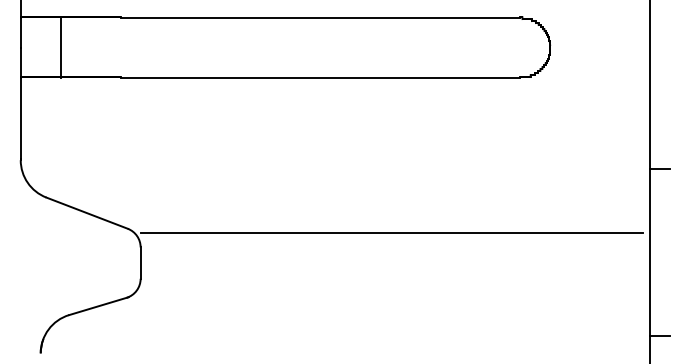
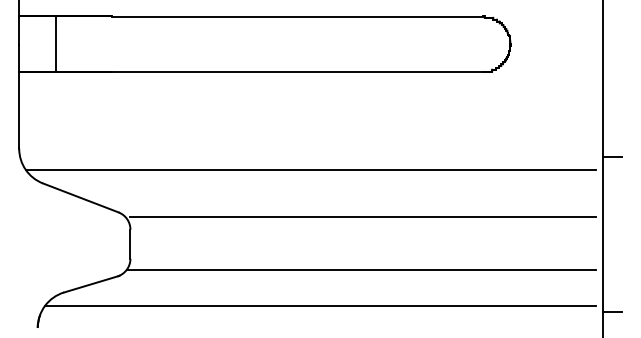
line: (334, 182) -> (310, 169), added
line: (389, 290) -> (361, 269), added
line: (345, 329) -> (320, 305), added

